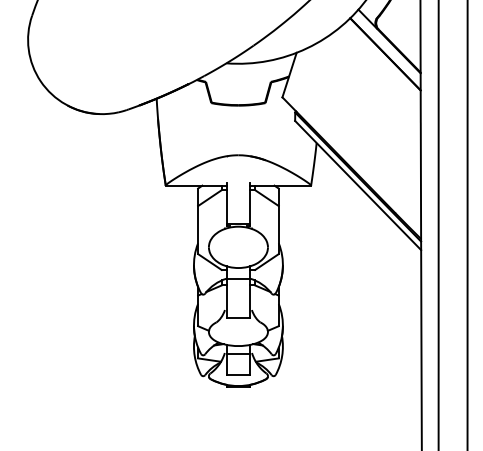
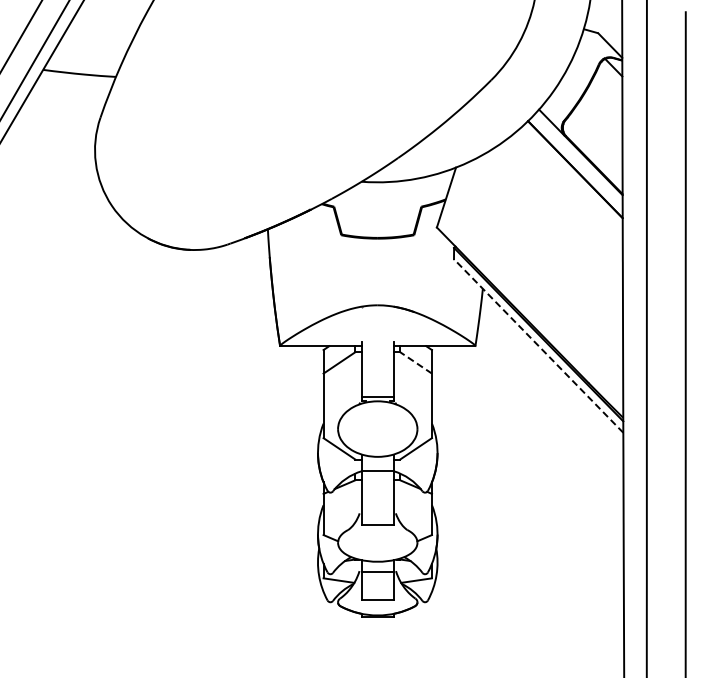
line: (358, 185) -> (538, 345), solid -> dashed
line: (266, 197) -> (415, 362), solid -> dashed

